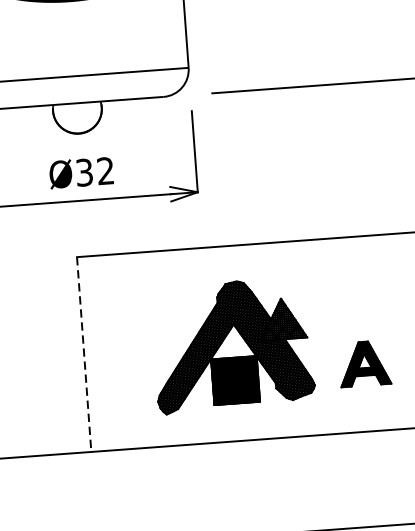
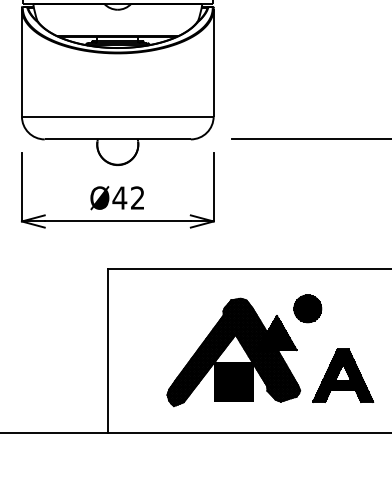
text: (84, 171) -> (119, 197), Ø32 -> Ø42
part: (316, 287) -> (307, 308), added
line: (84, 355) -> (108, 351), dashed -> solid
part: (365, 363) -> (343, 375), size x1.43

